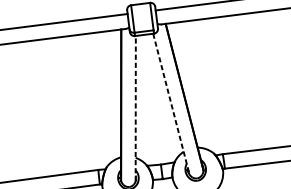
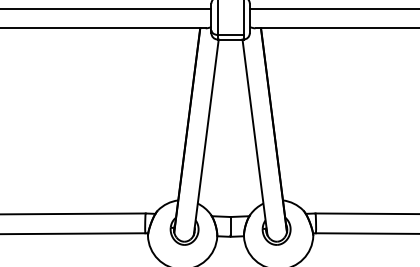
line: (171, 104) -> (255, 137), dashed -> solid
line: (135, 108) -> (206, 137), dashed -> solid

